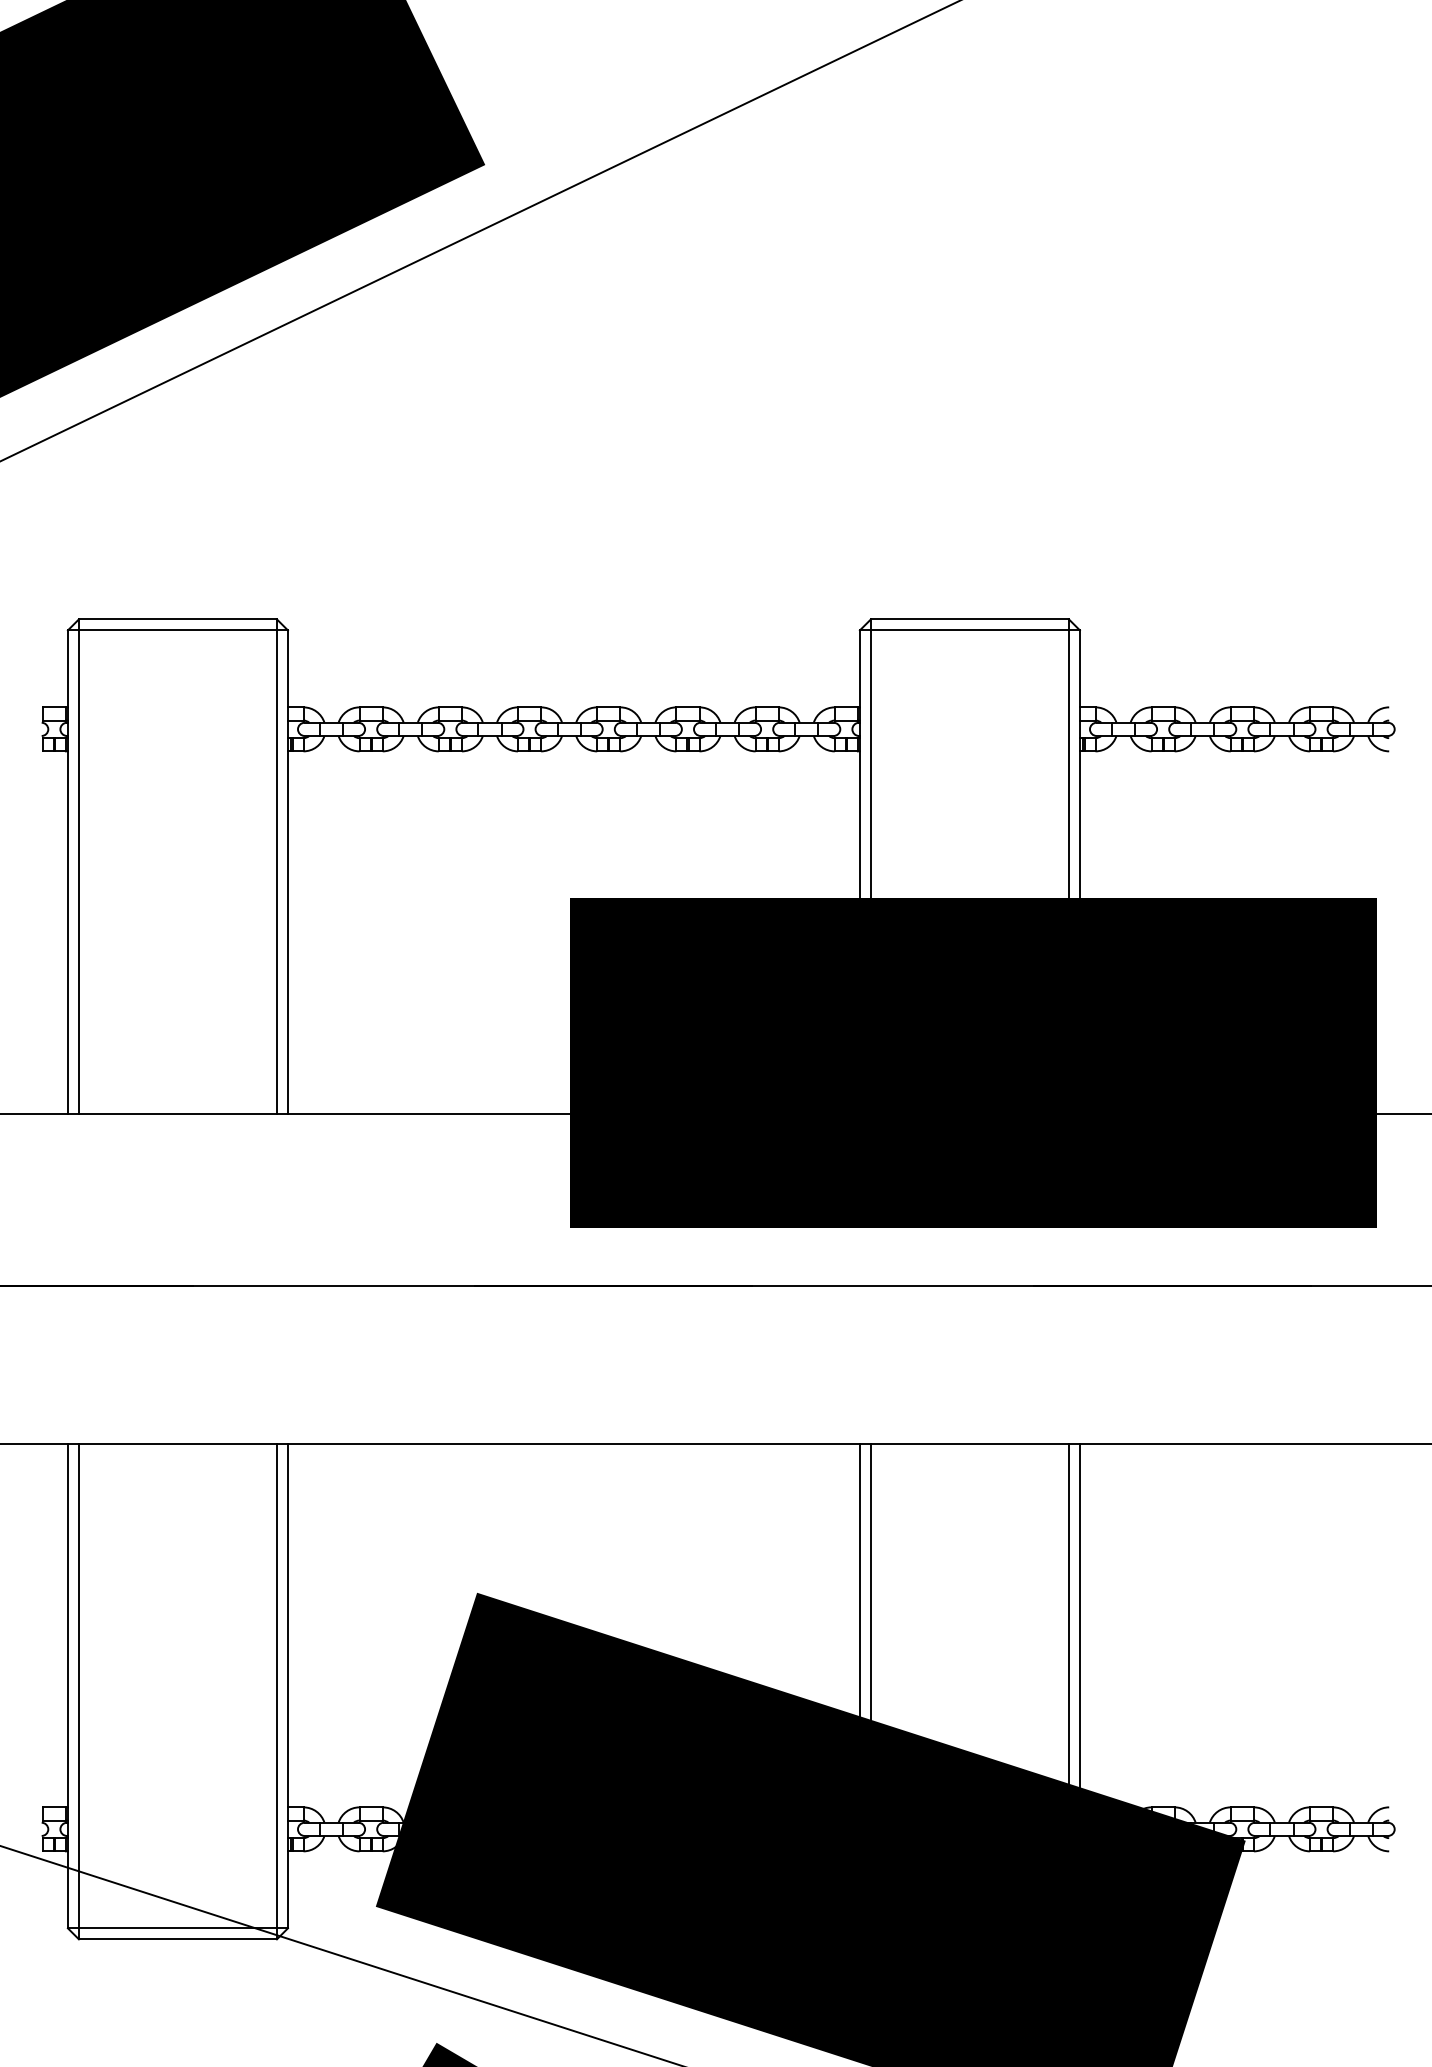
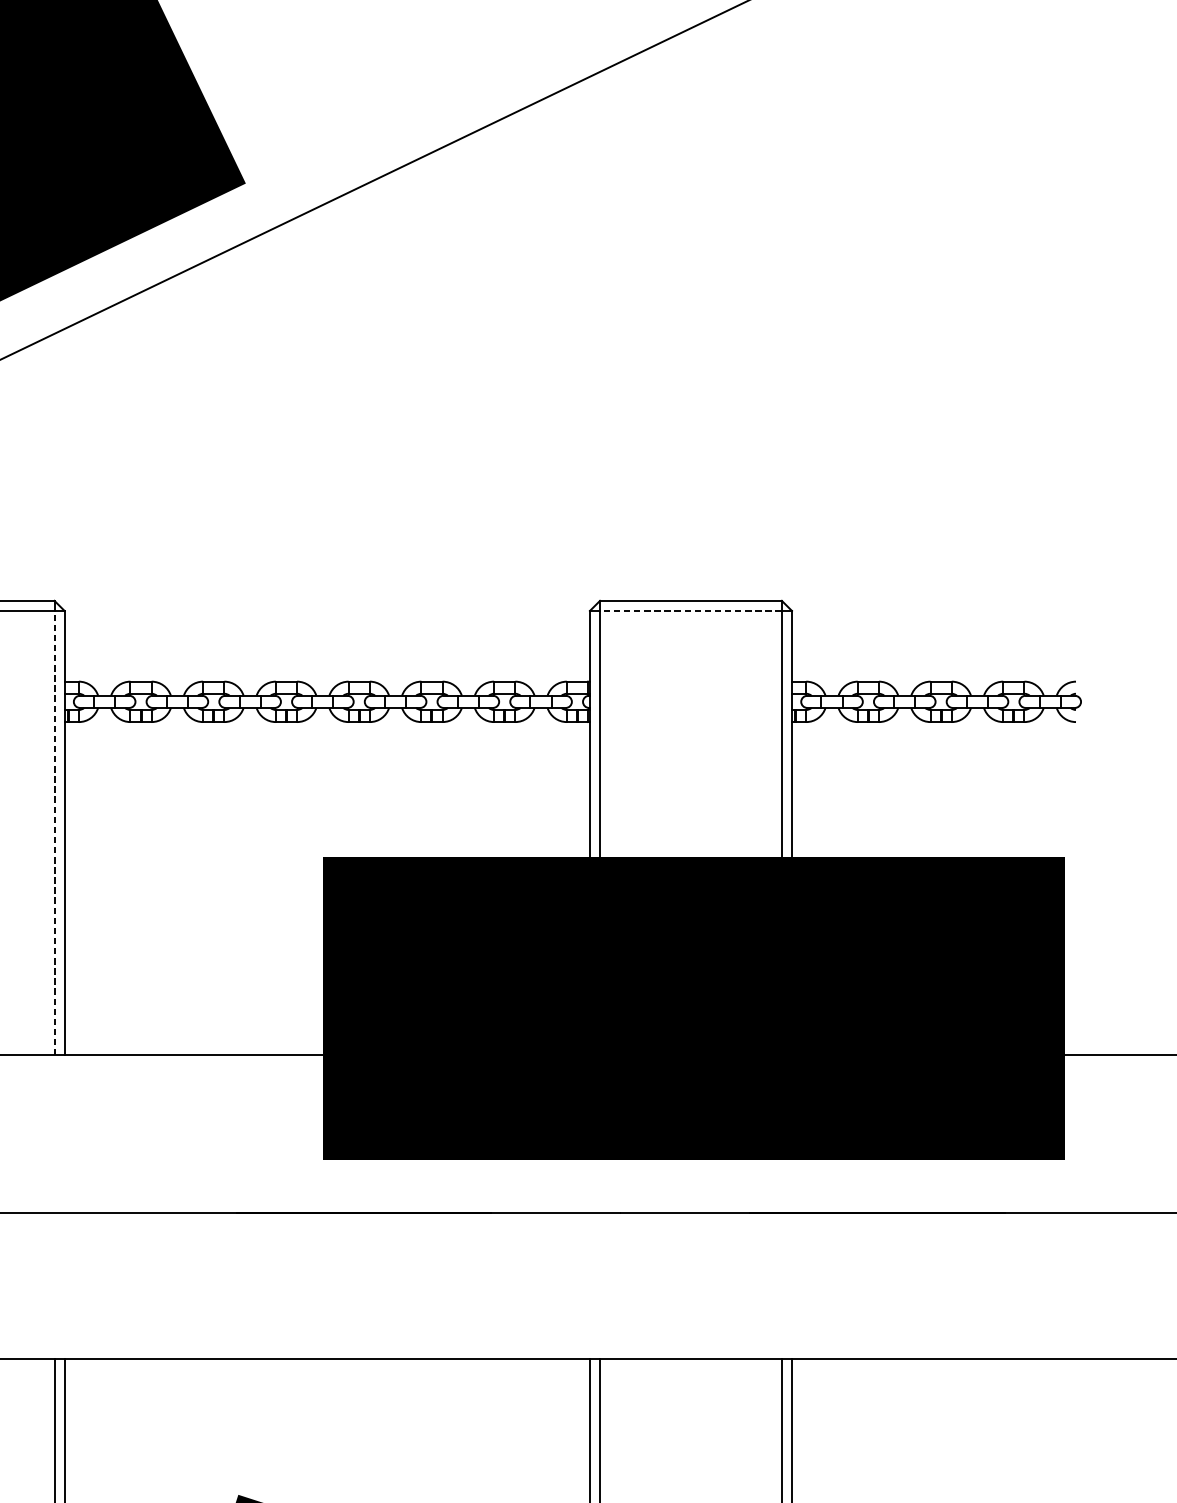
line: (969, 630) -> (690, 611), solid -> dashed
line: (276, 872) -> (54, 833), solid -> dashed

